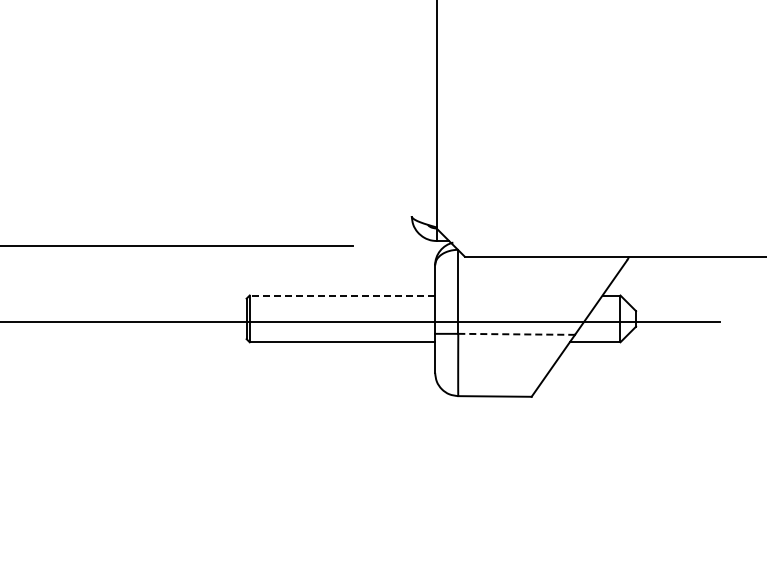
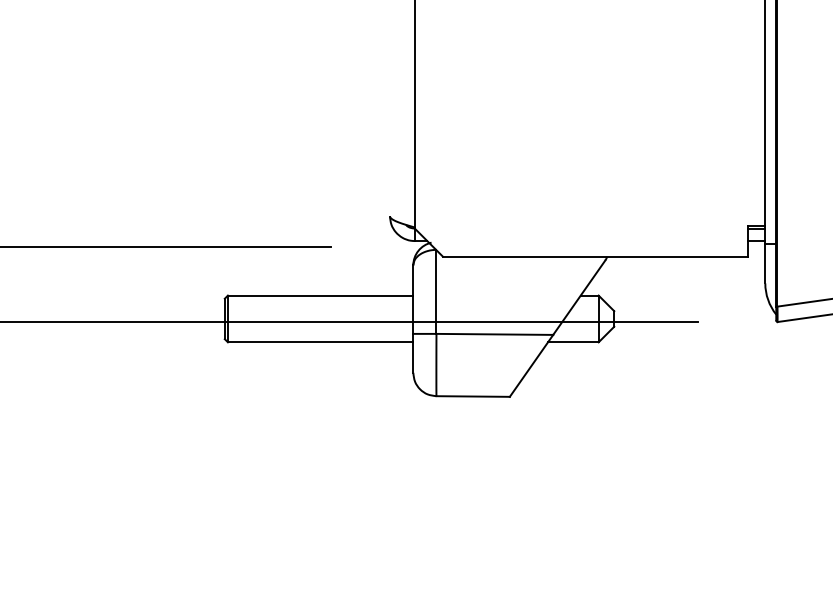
line: (342, 295) -> (320, 295), dashed -> solid
line: (517, 334) -> (495, 334), dashed -> solid

